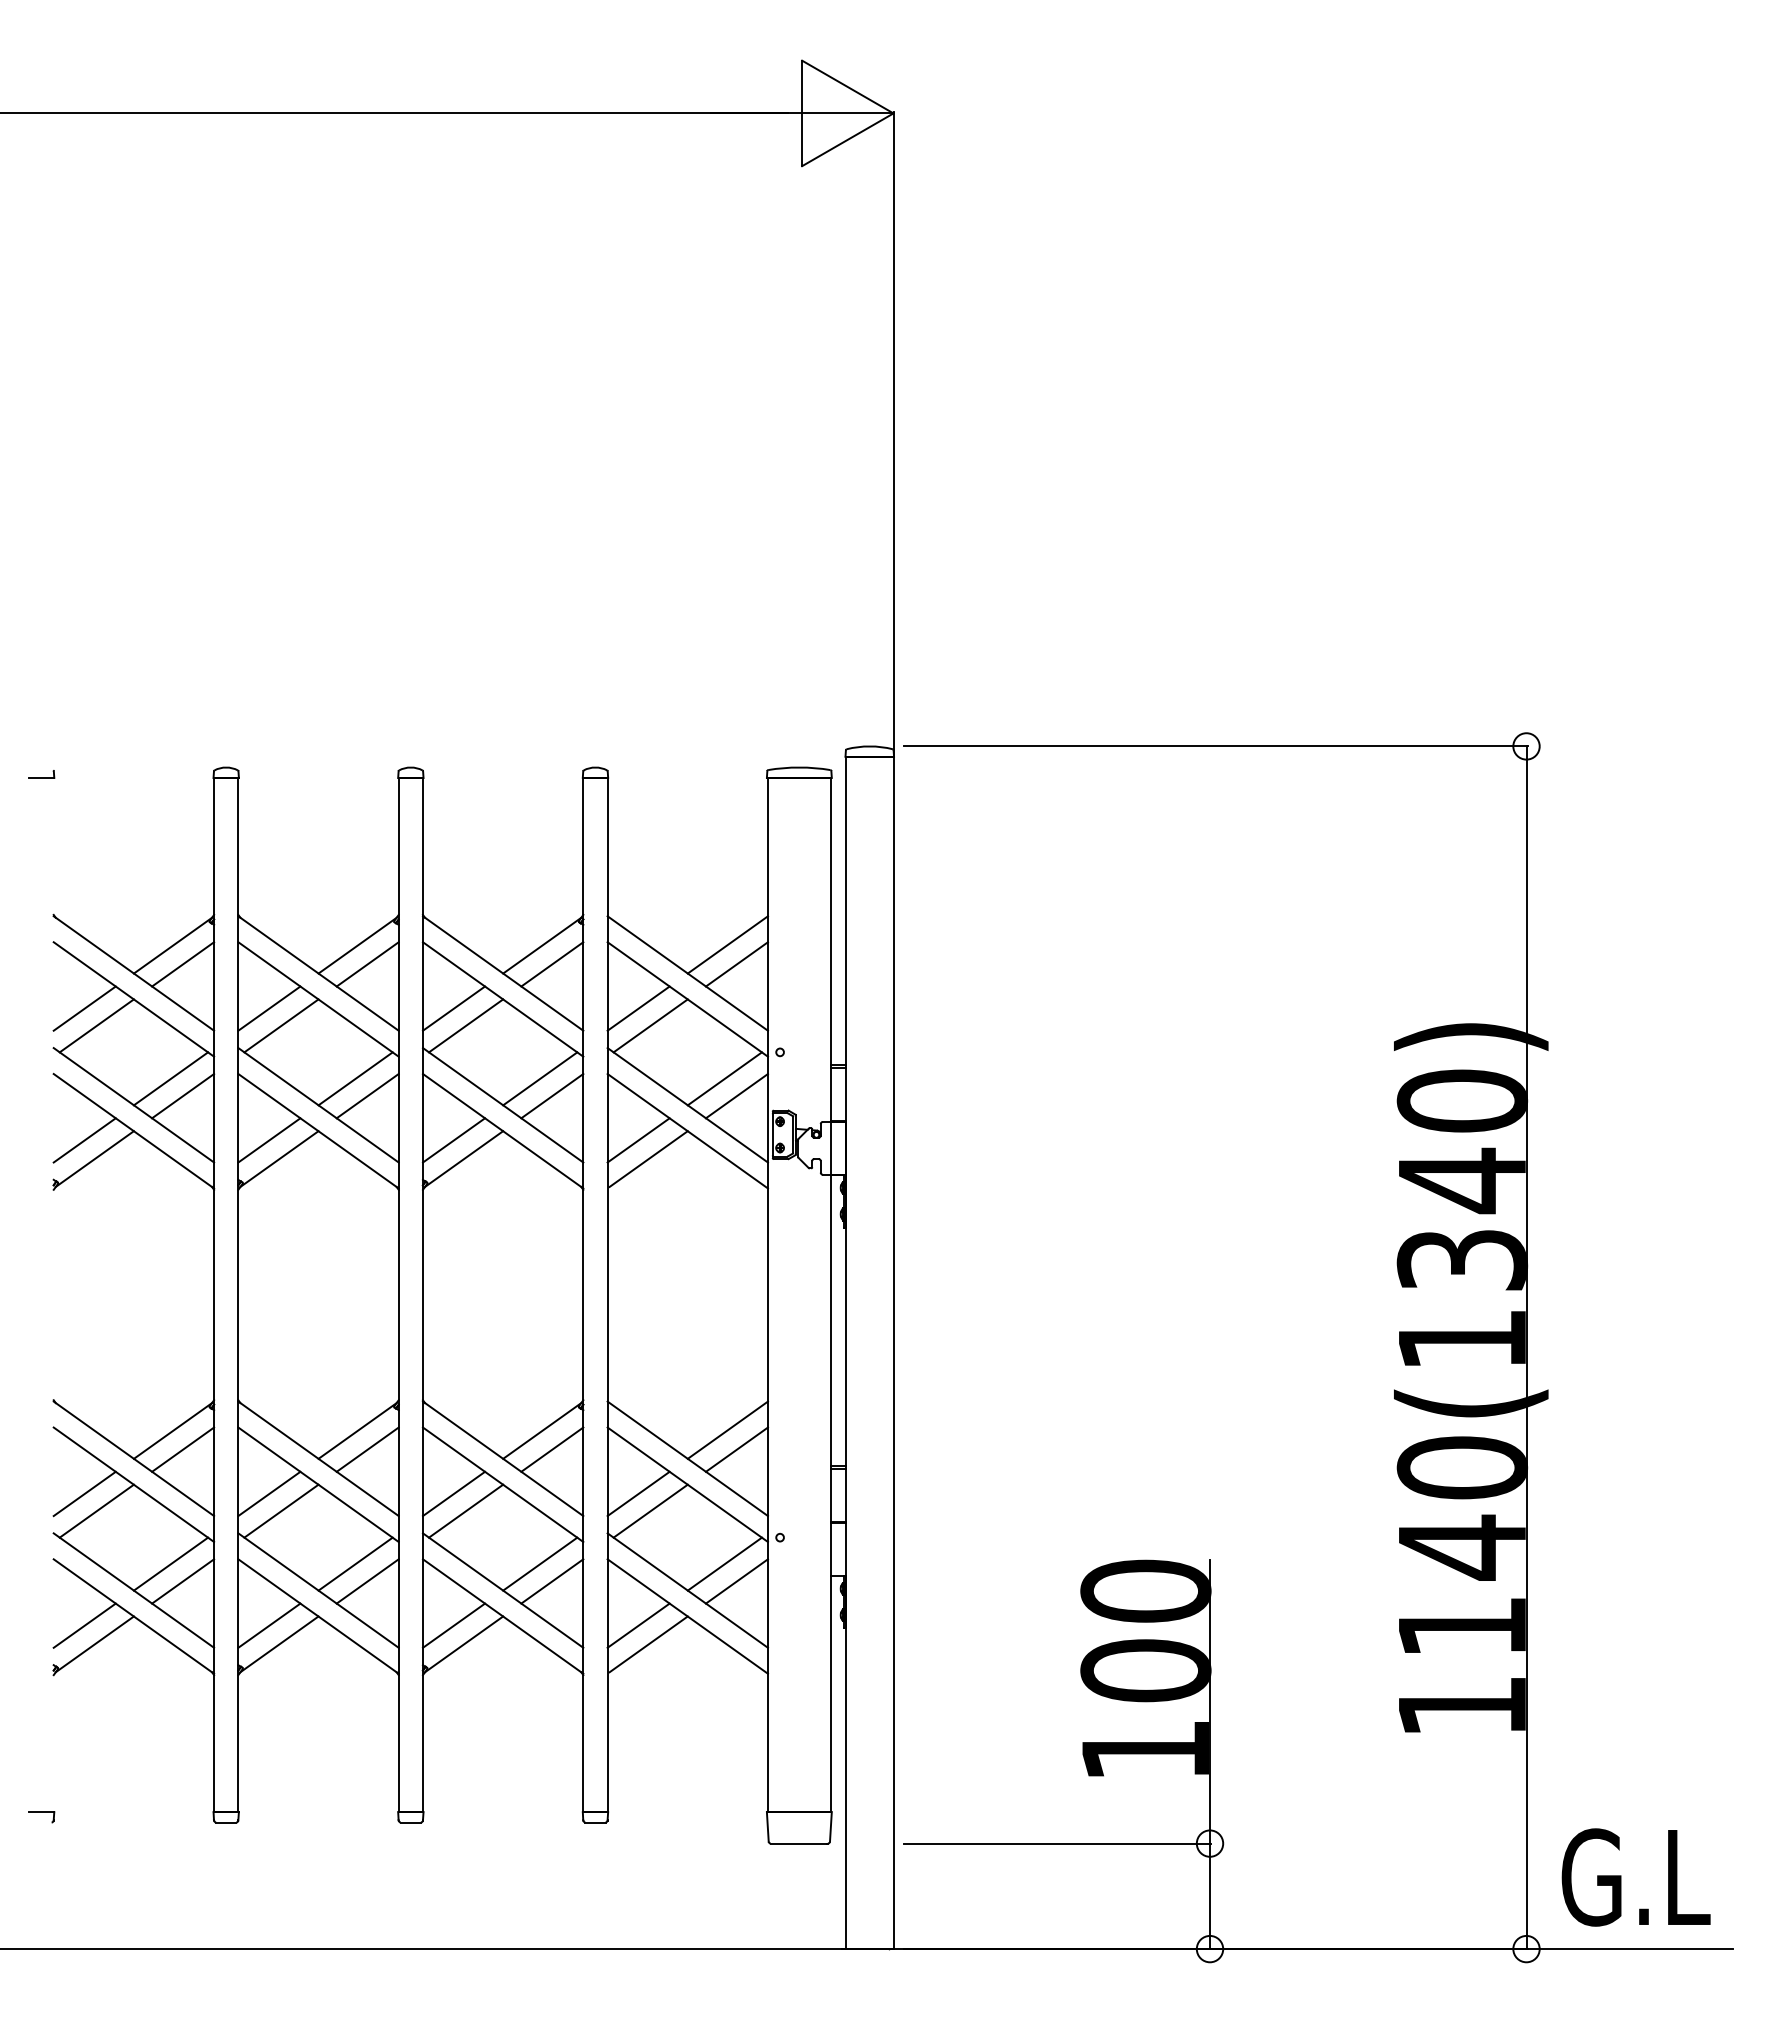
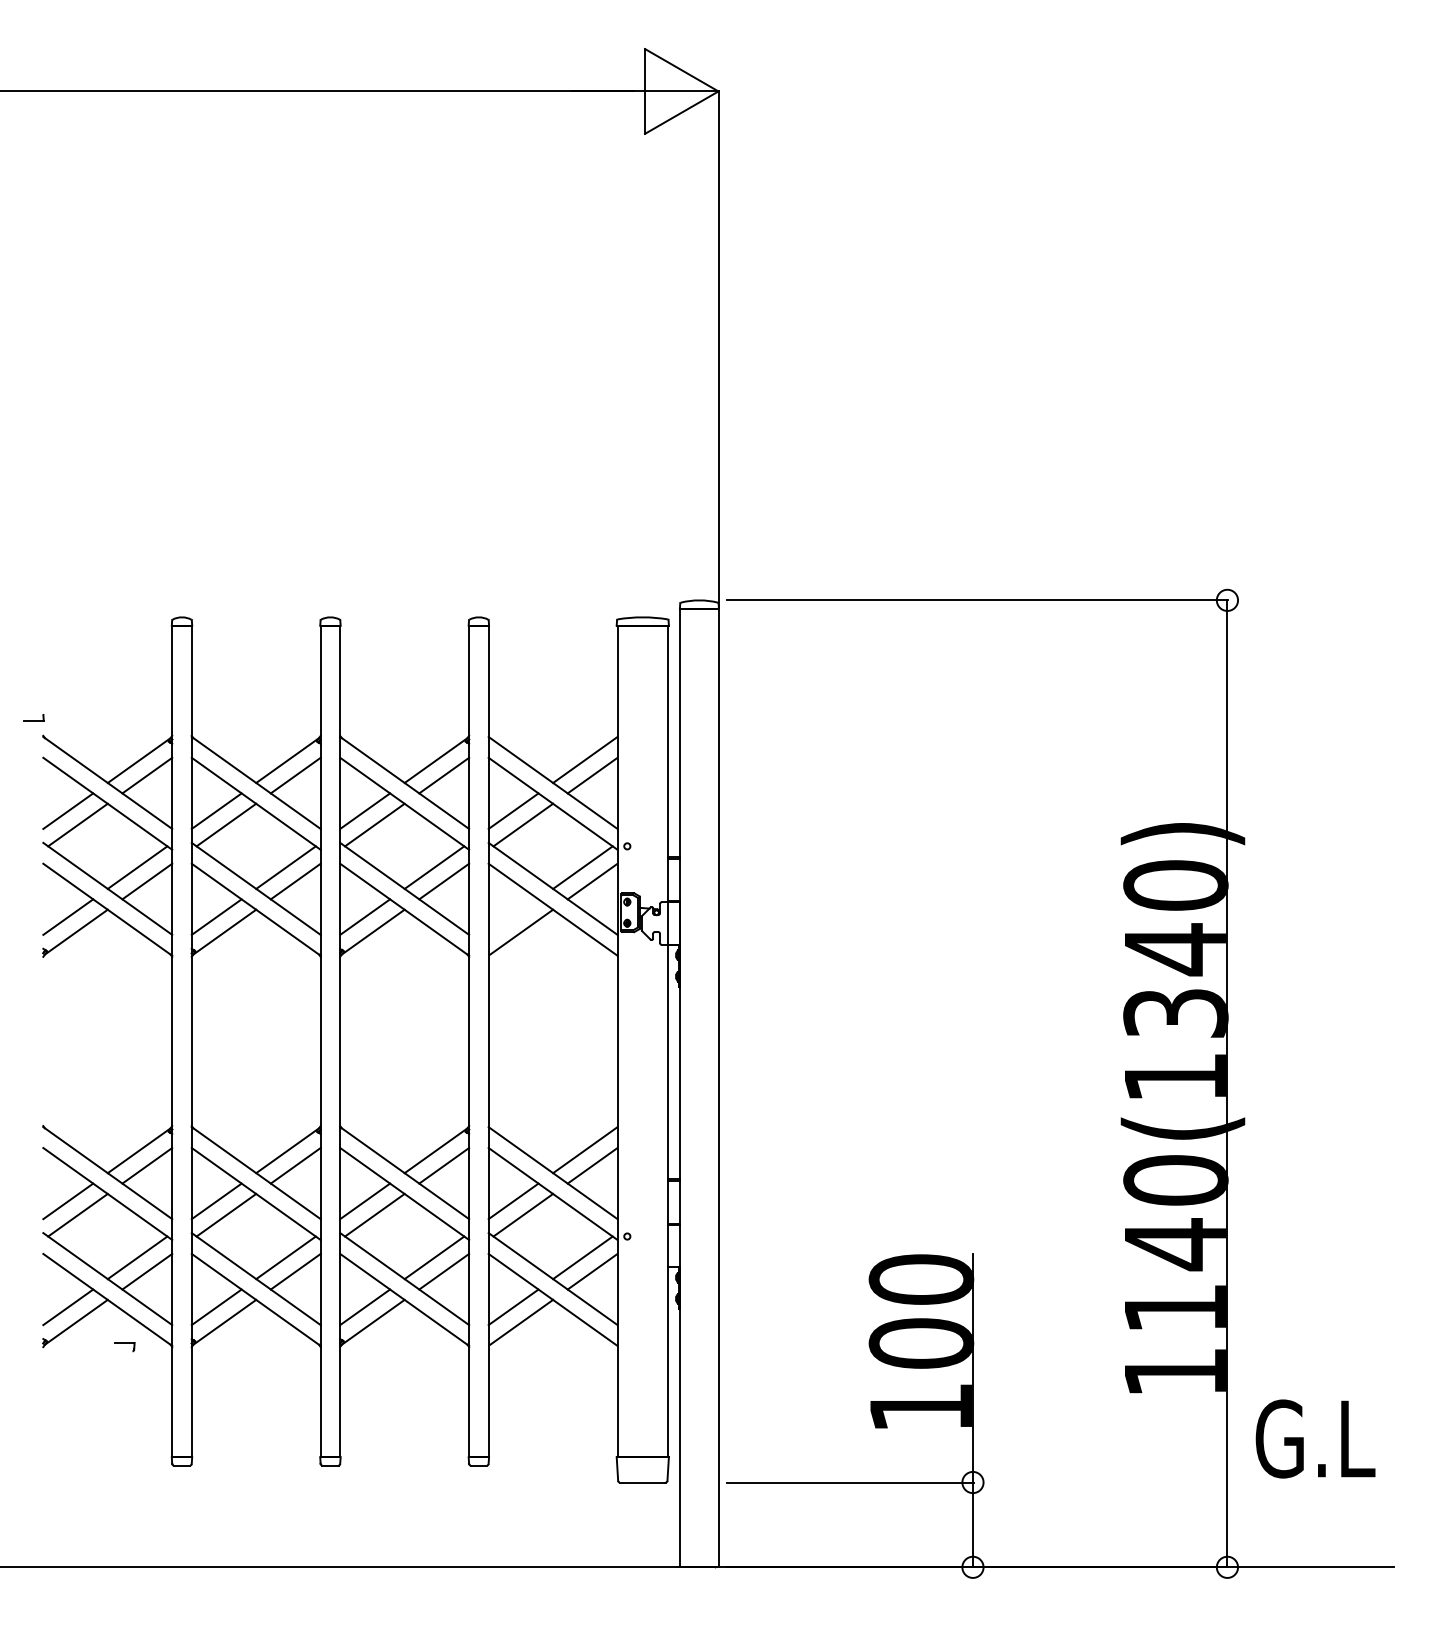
part: (41, 774) -> (33, 717), moved
line: (638, 1140) -> (513, 917), removed
part: (41, 1817) -> (124, 1347), moved
text: (1635, 1877) -> (1315, 1439), moved

